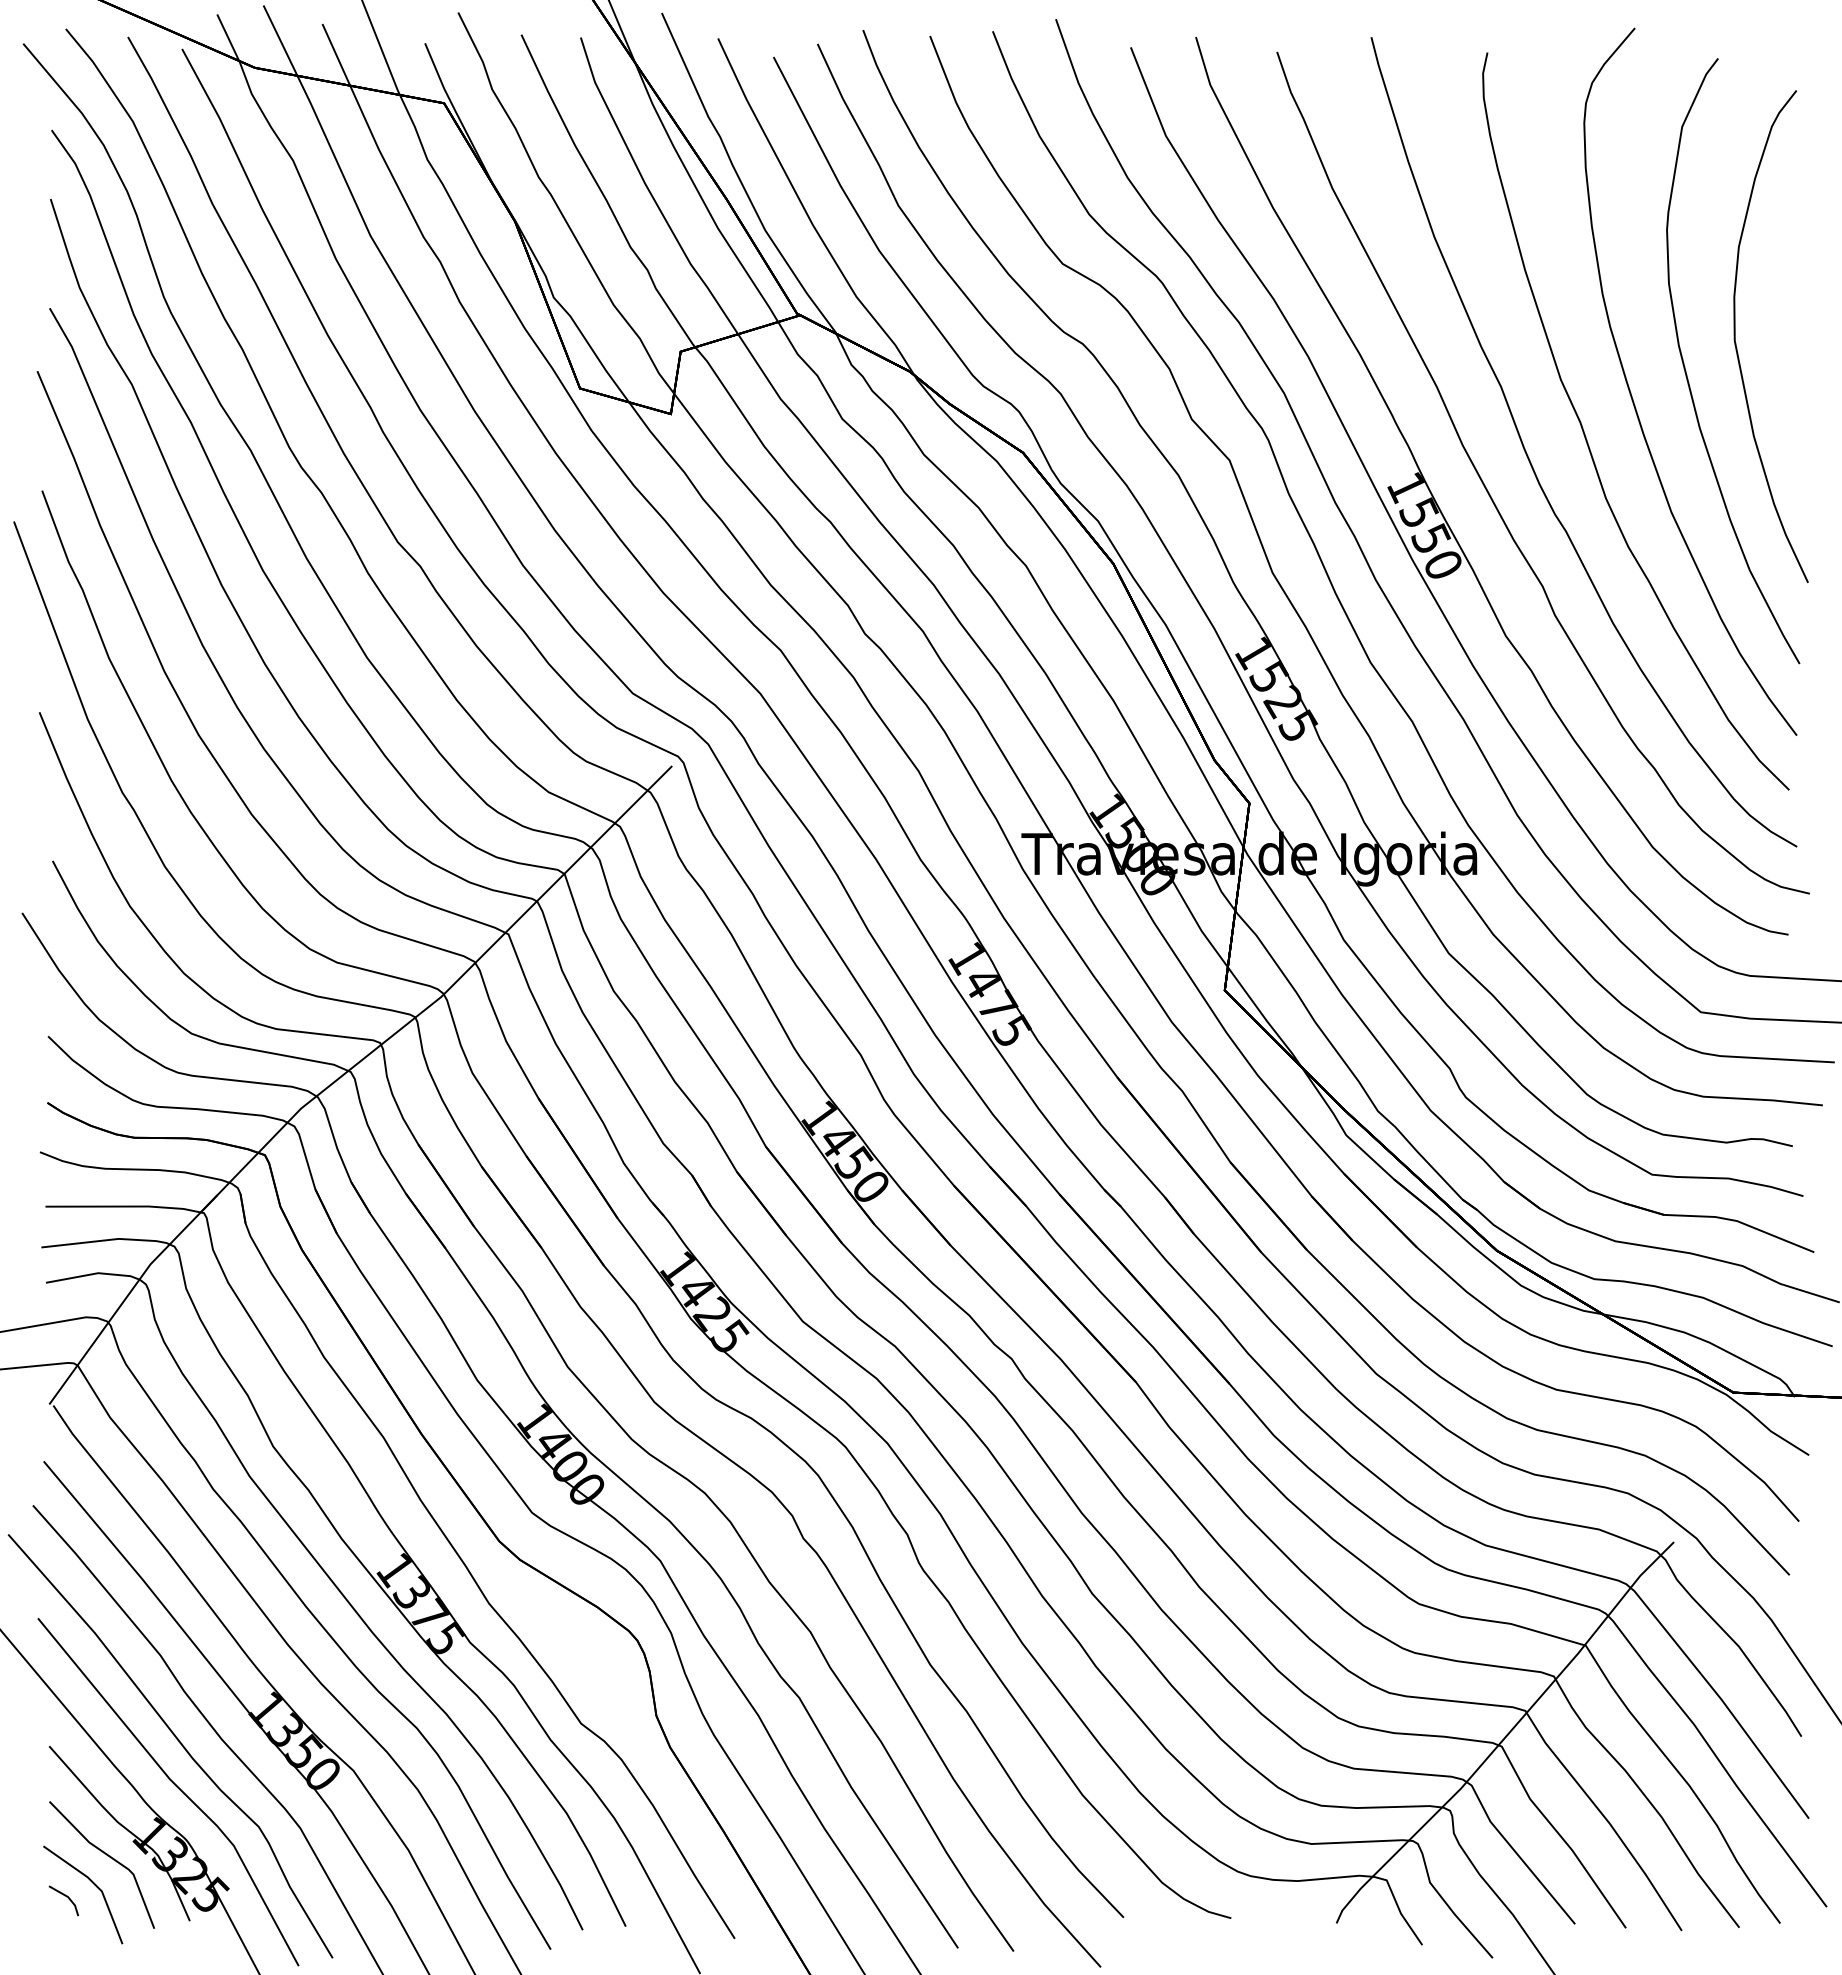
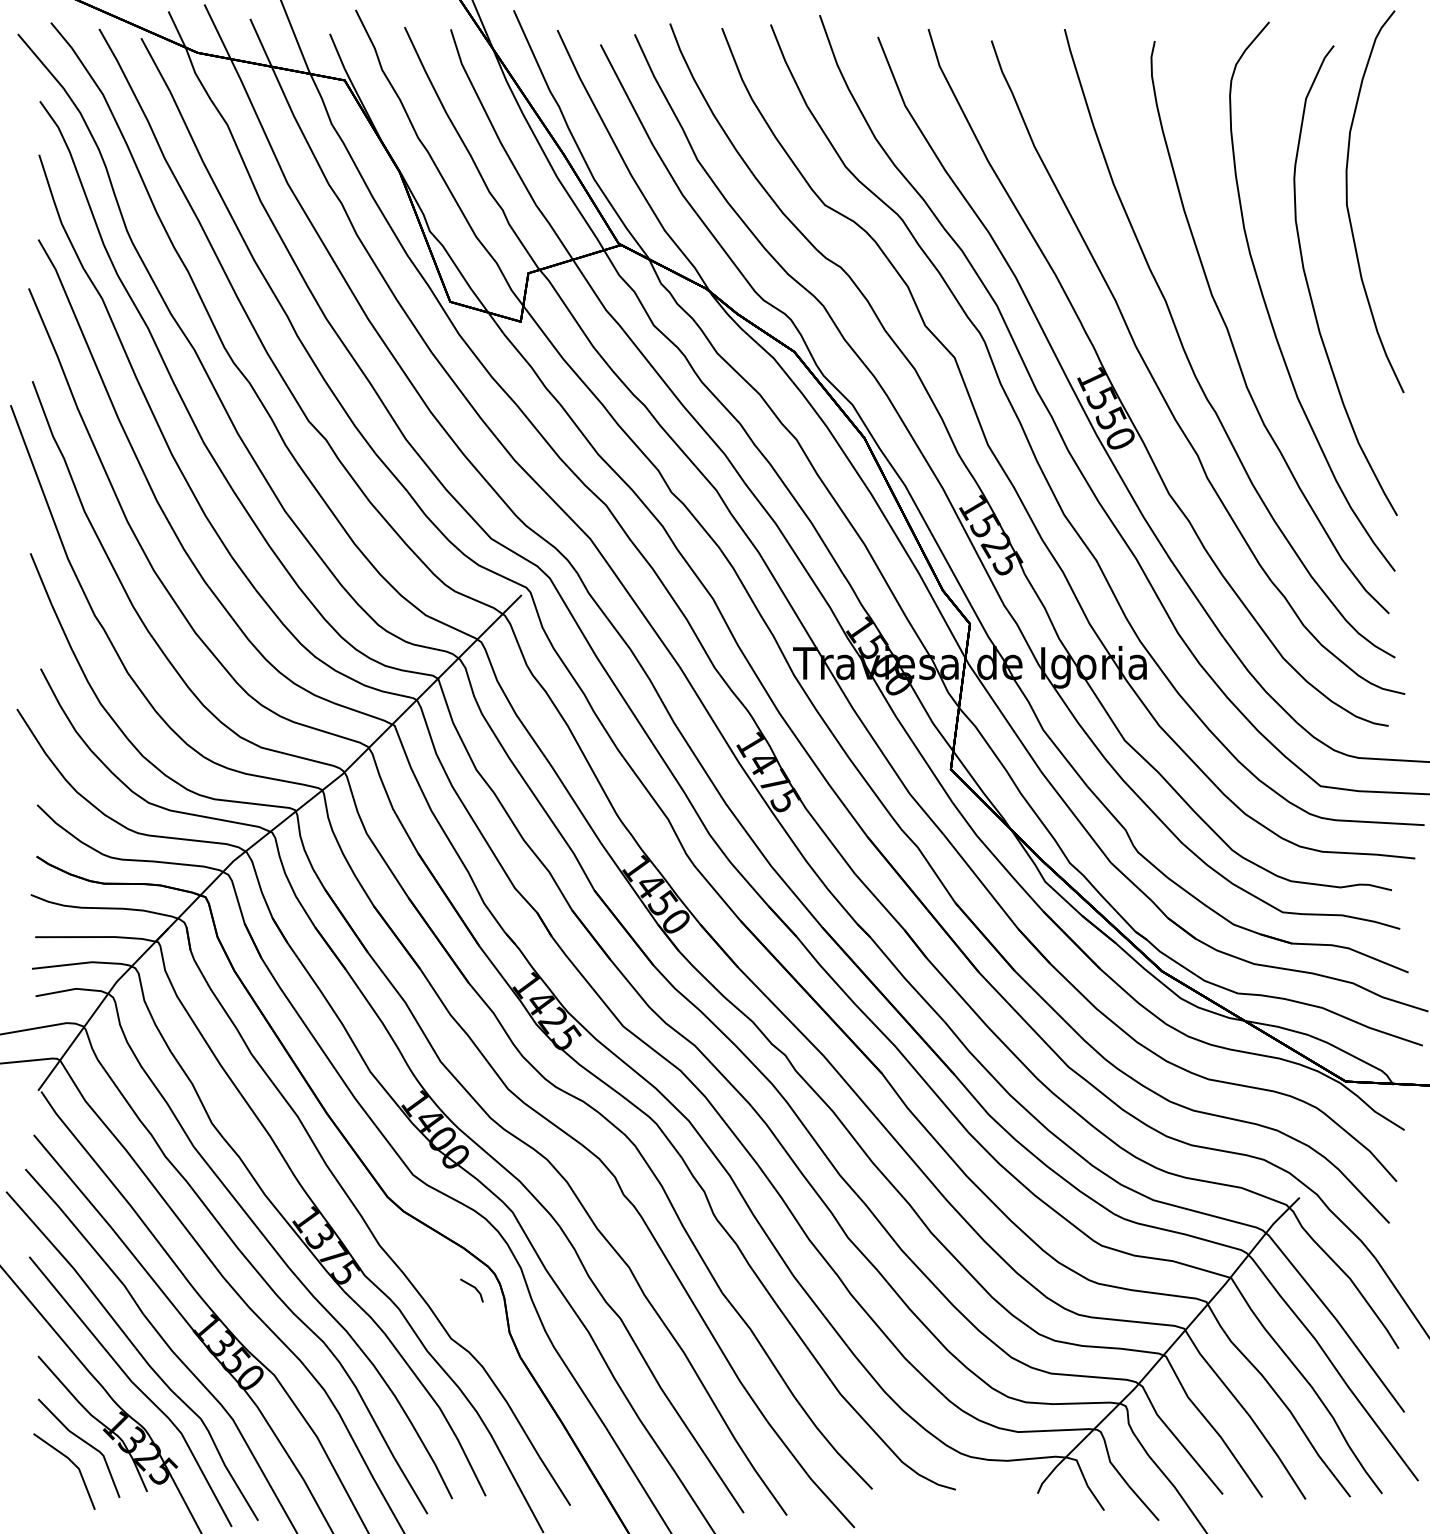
curve: (1736, 343) -> (1348, 207), moved
part: (63, 1900) -> (471, 1290), moved

